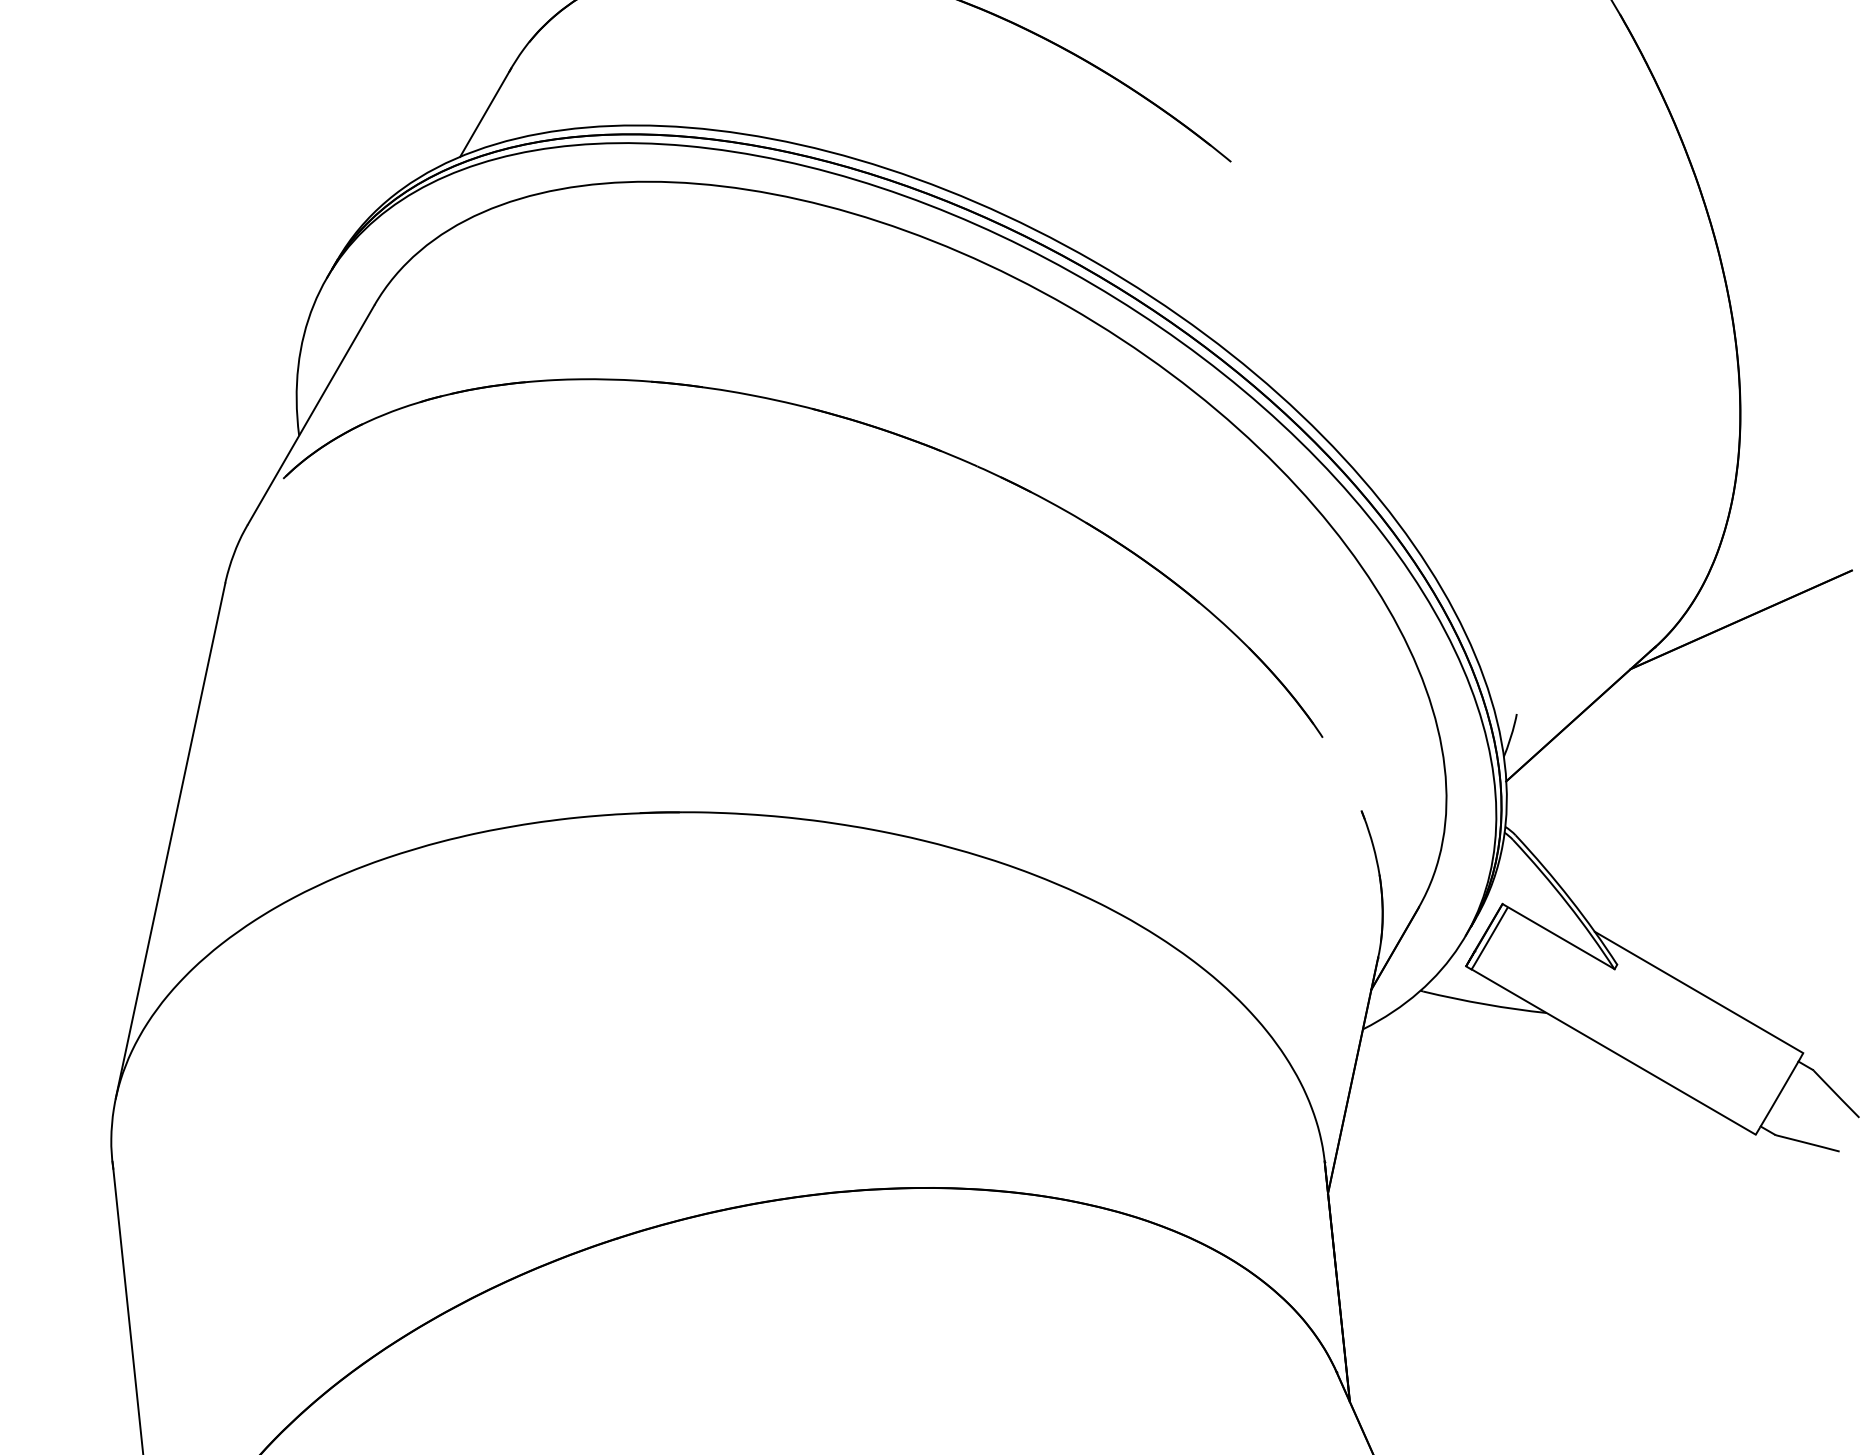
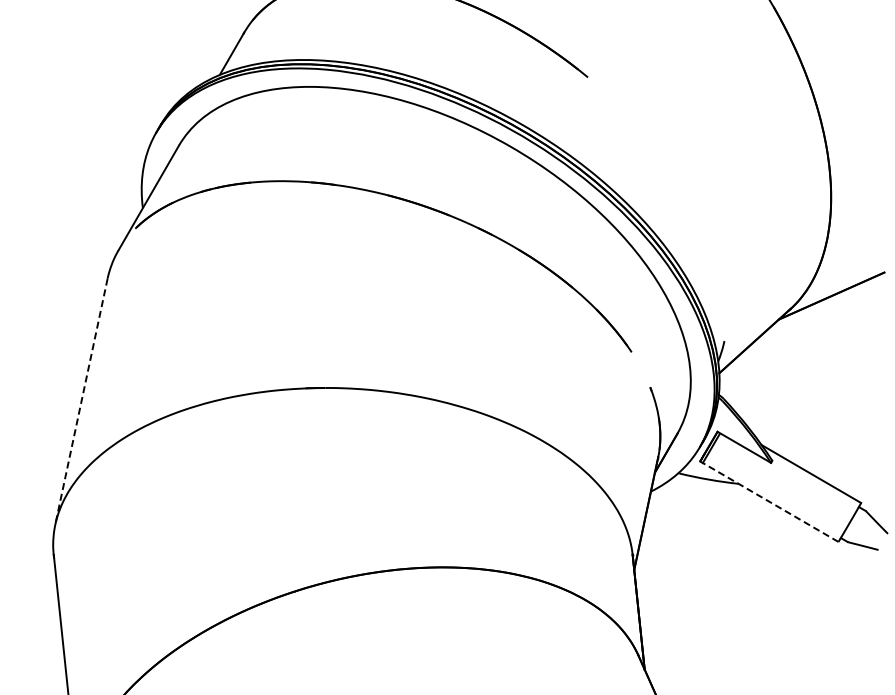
line: (170, 840) -> (81, 401), solid -> dashed
line: (1613, 1052) -> (770, 502), solid -> dashed

